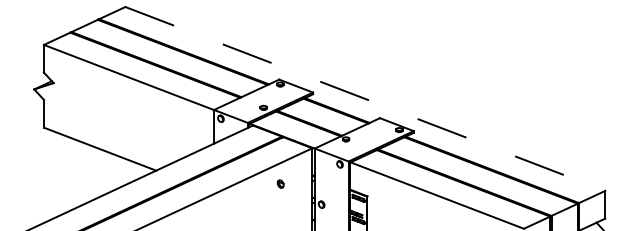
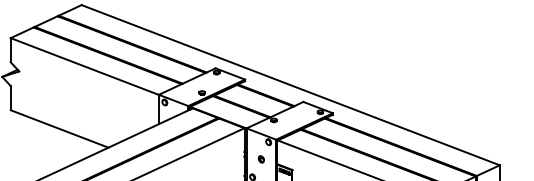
line: (365, 98) -> (290, 84), dashed -> solid
part: (280, 183) -> (261, 158), moved

